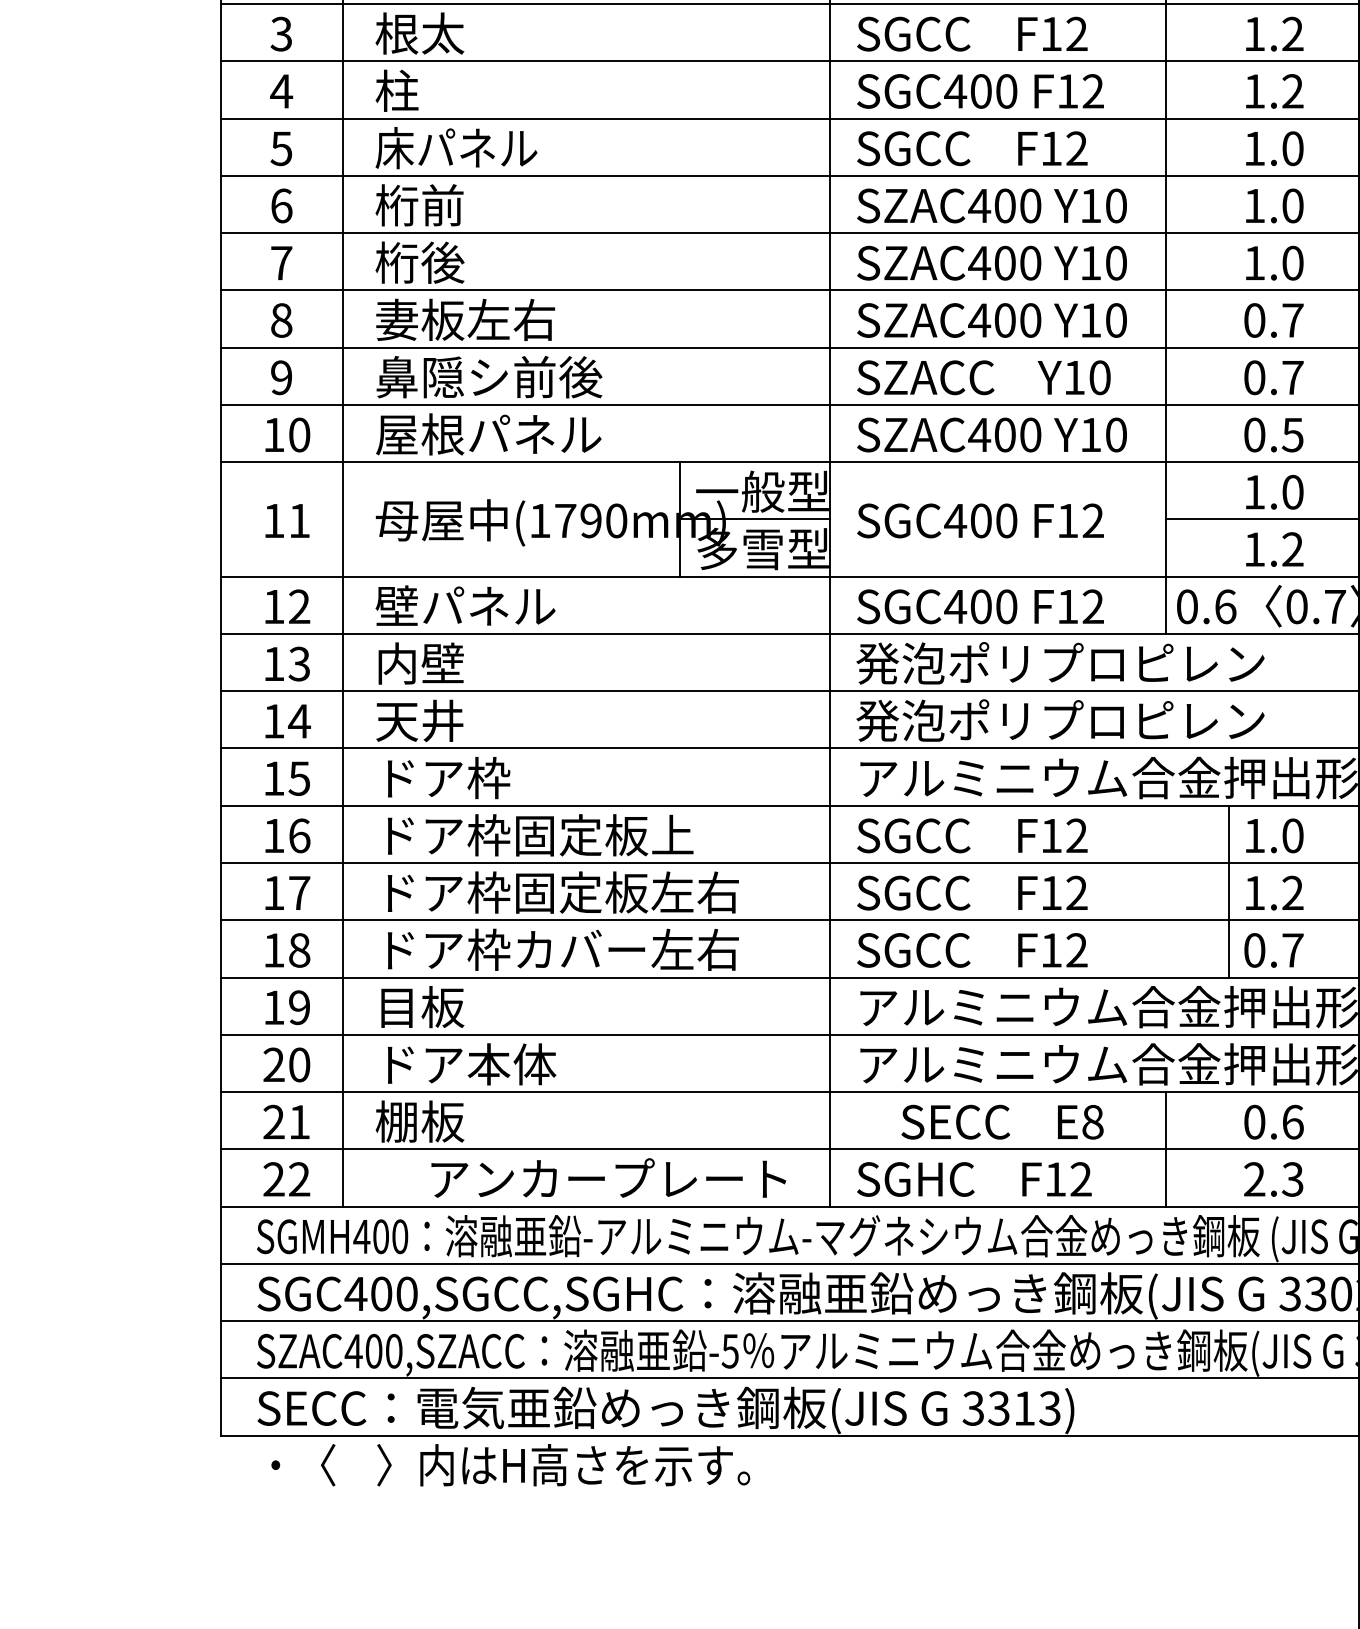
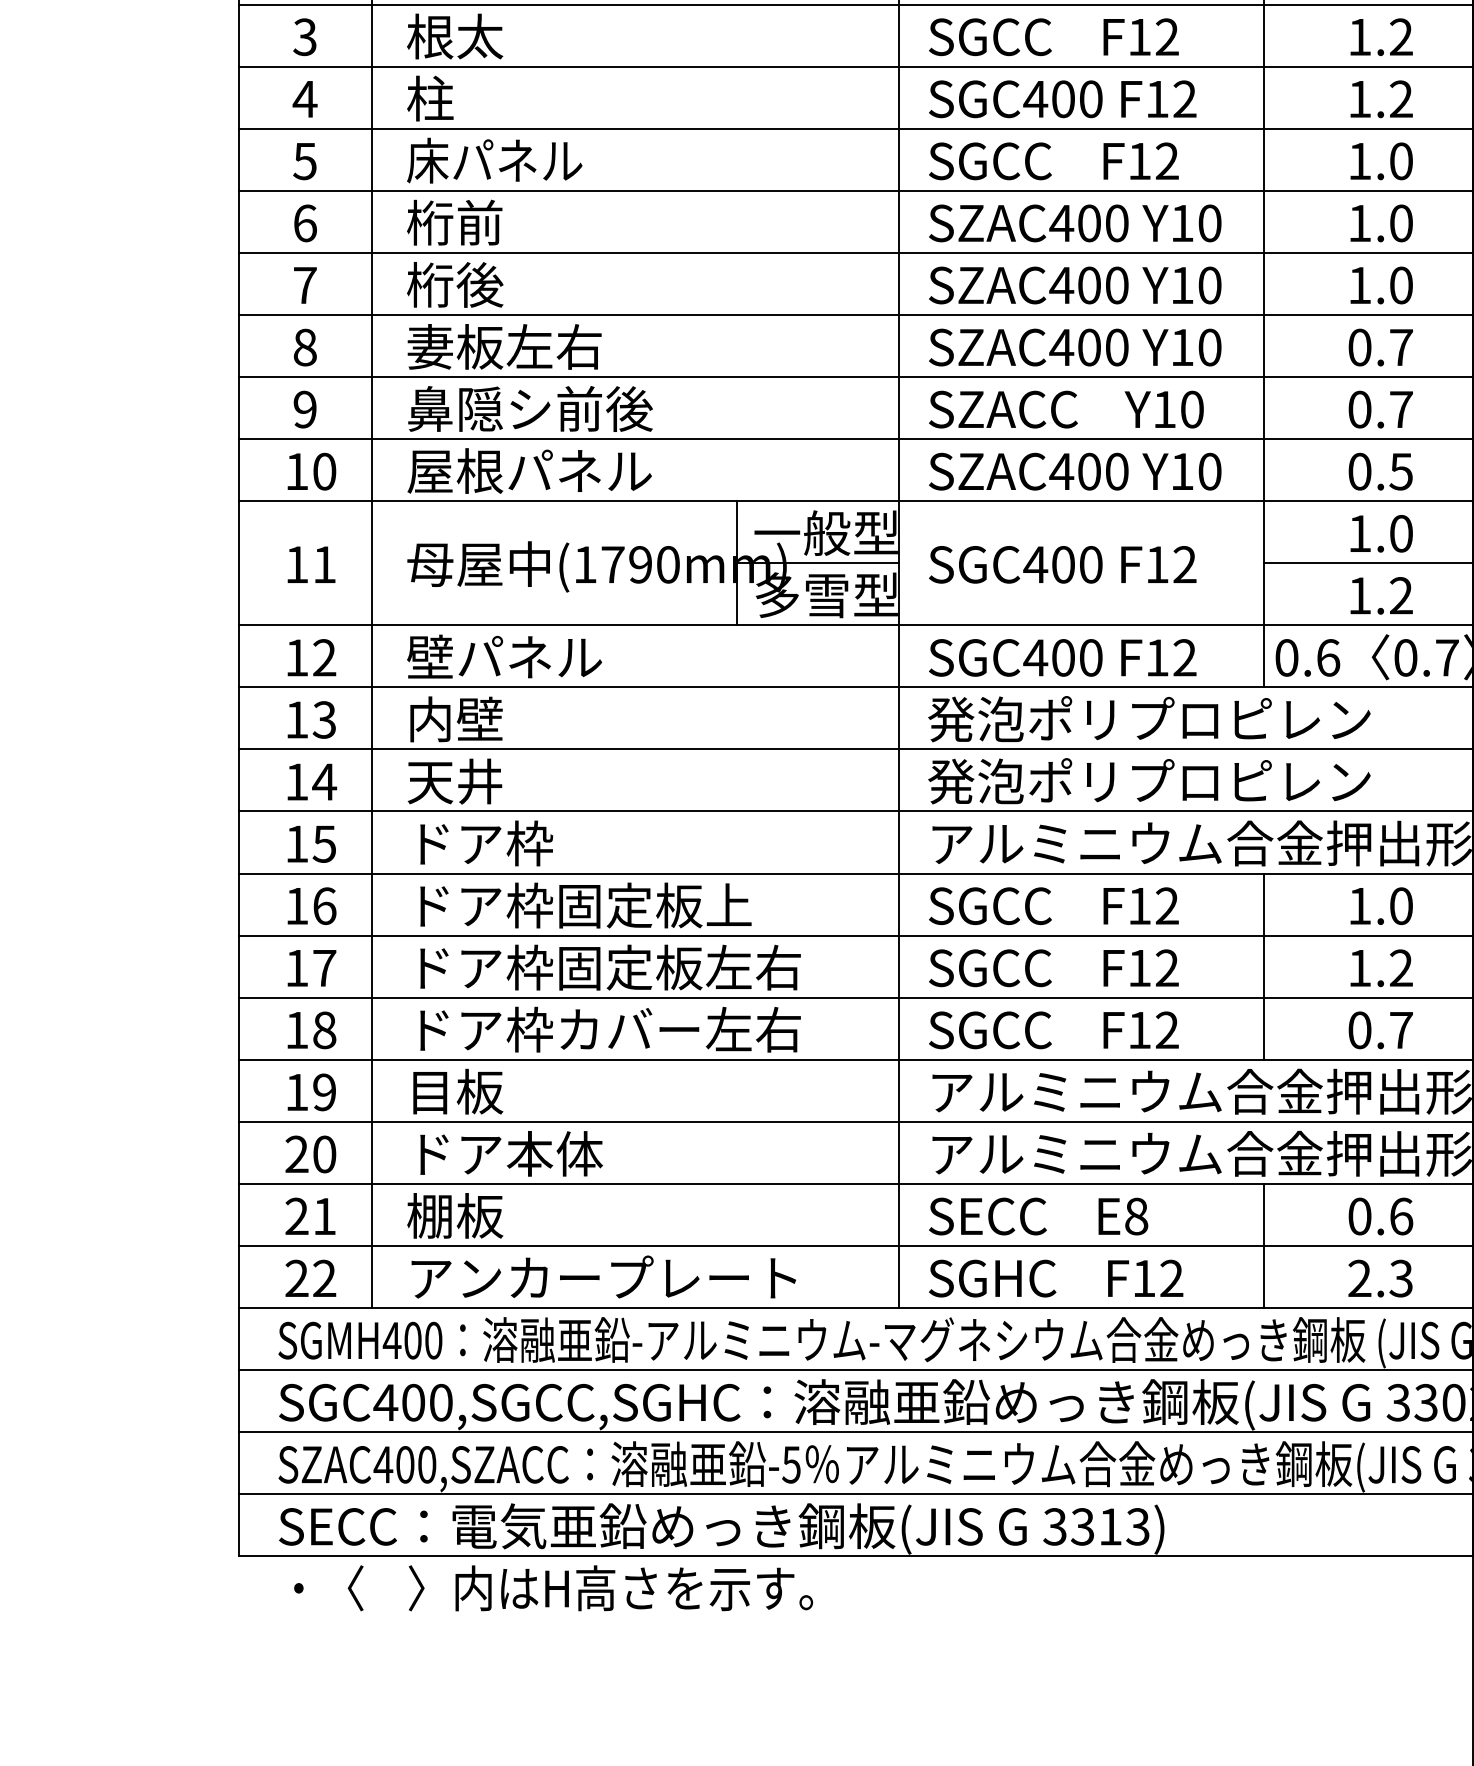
line: (1229, 891) -> (1264, 966), moved
text: (1002, 1122) -> (1038, 1216), moved
text: (608, 1177) -> (603, 1276), moved

